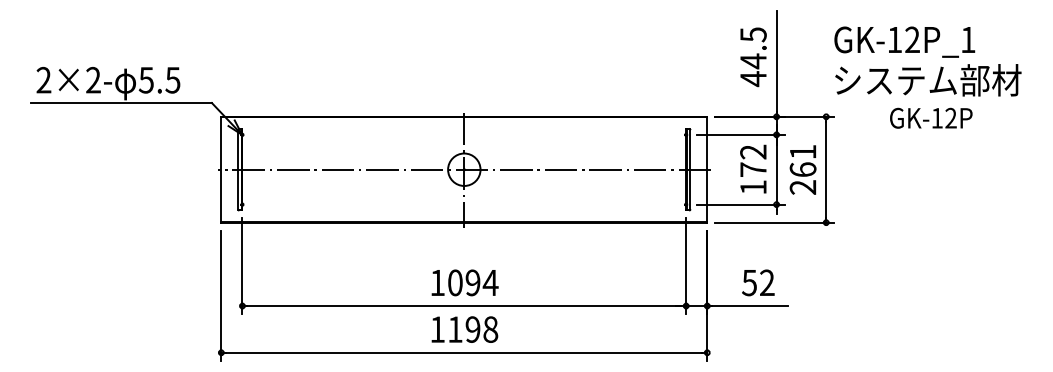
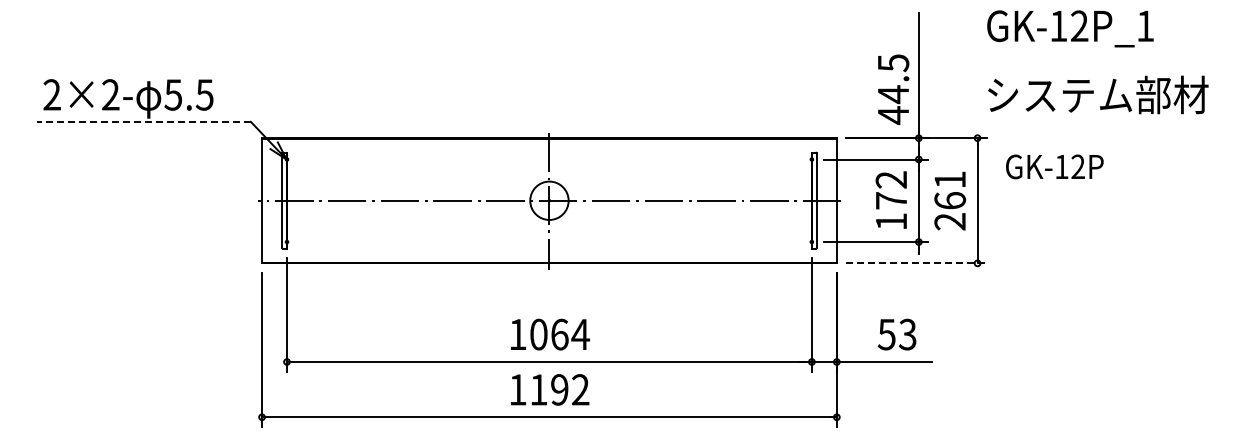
text: (904, 41) -> (1070, 28), moved
text: (753, 57) -> (893, 89), moved
line: (121, 102) -> (144, 121), solid -> dashed
text: (931, 117) -> (1054, 166), moved
line: (775, 222) -> (917, 263), solid -> dashed
text: (472, 282) -> (559, 334), 1094 -> 1064
text: (767, 282) -> (907, 334), 52 -> 53
text: (490, 329) -> (580, 389), 1198 -> 1192

